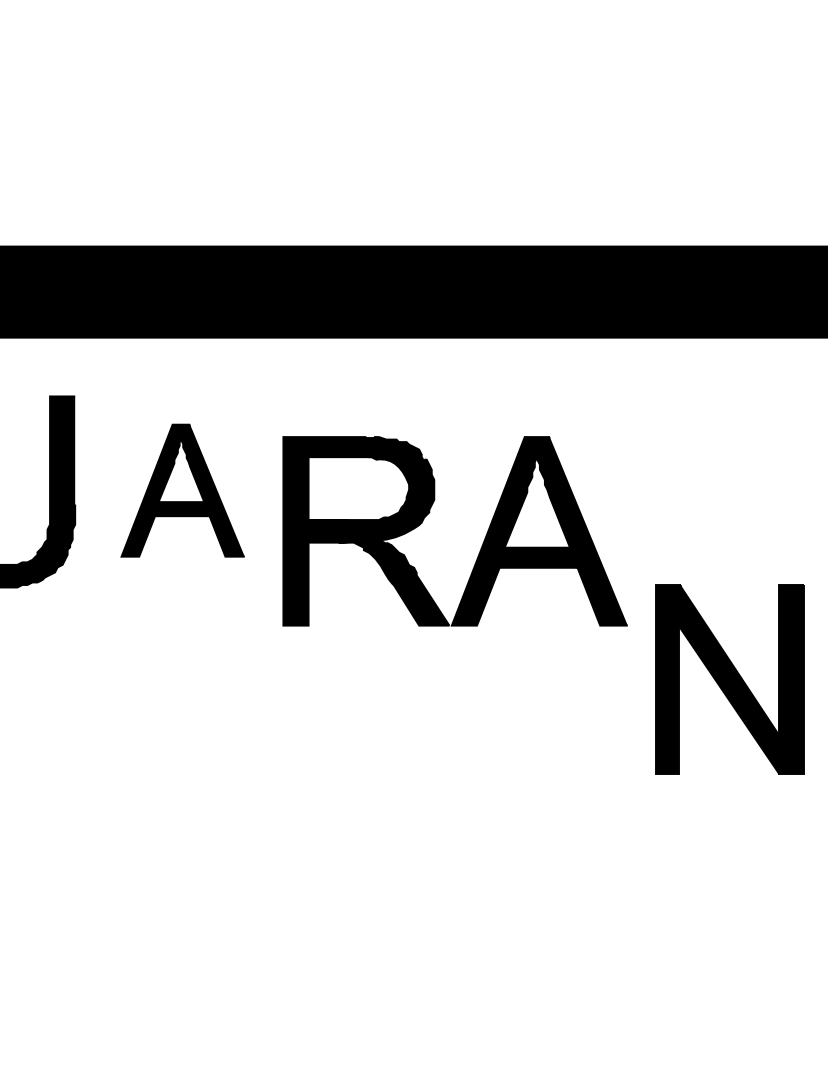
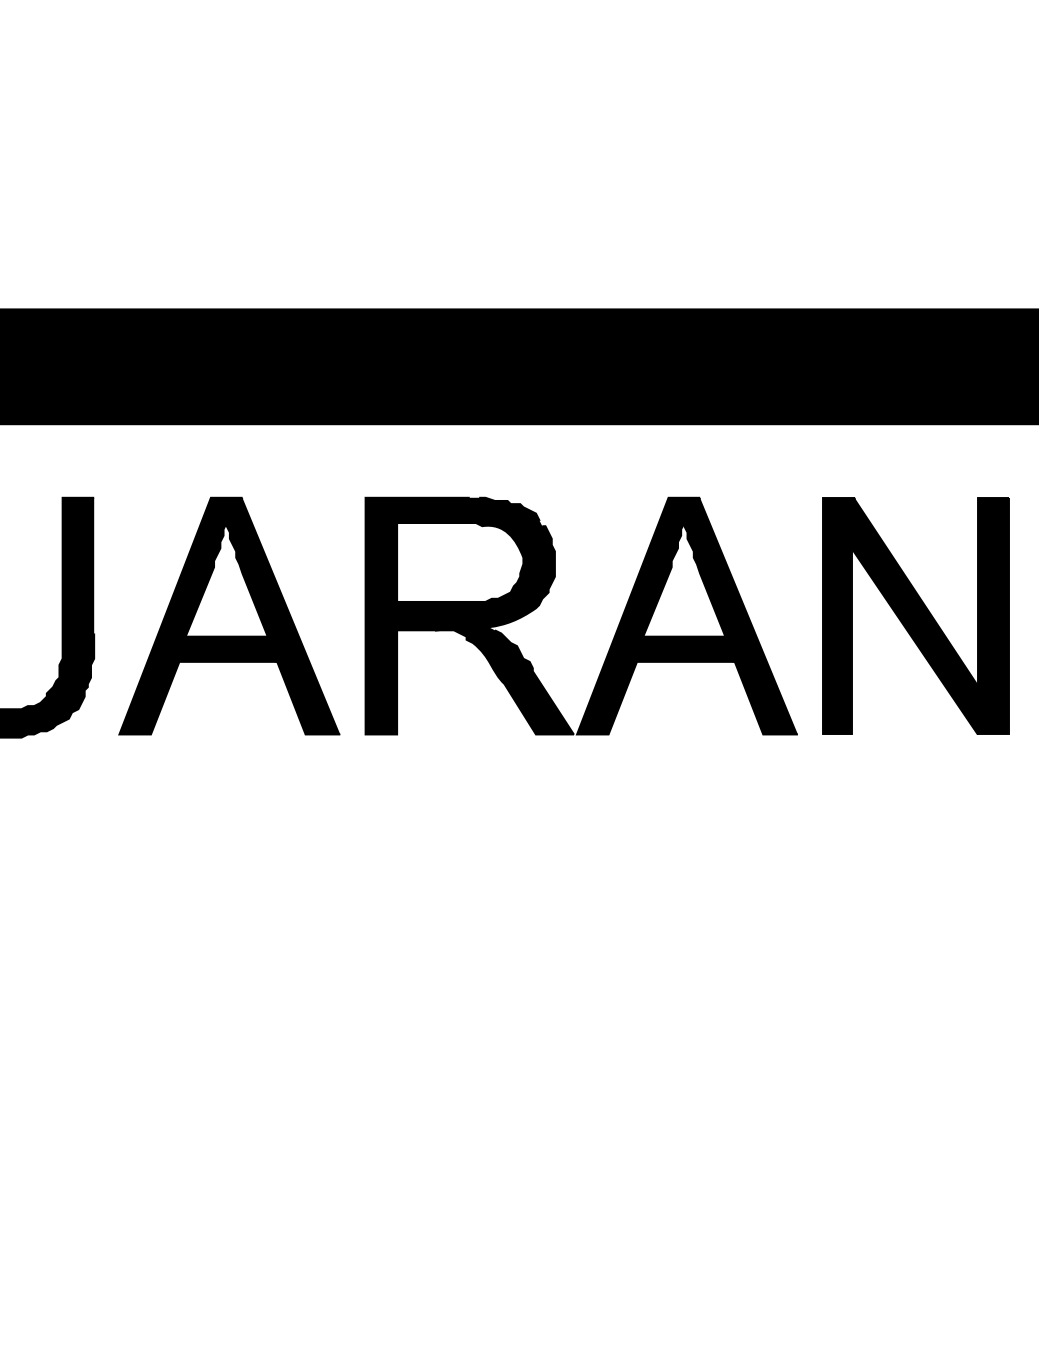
part: (182, 490) -> (229, 615), size x1.43
part: (482, 543) -> (615, 631), moved
part: (729, 679) -> (915, 615), moved

